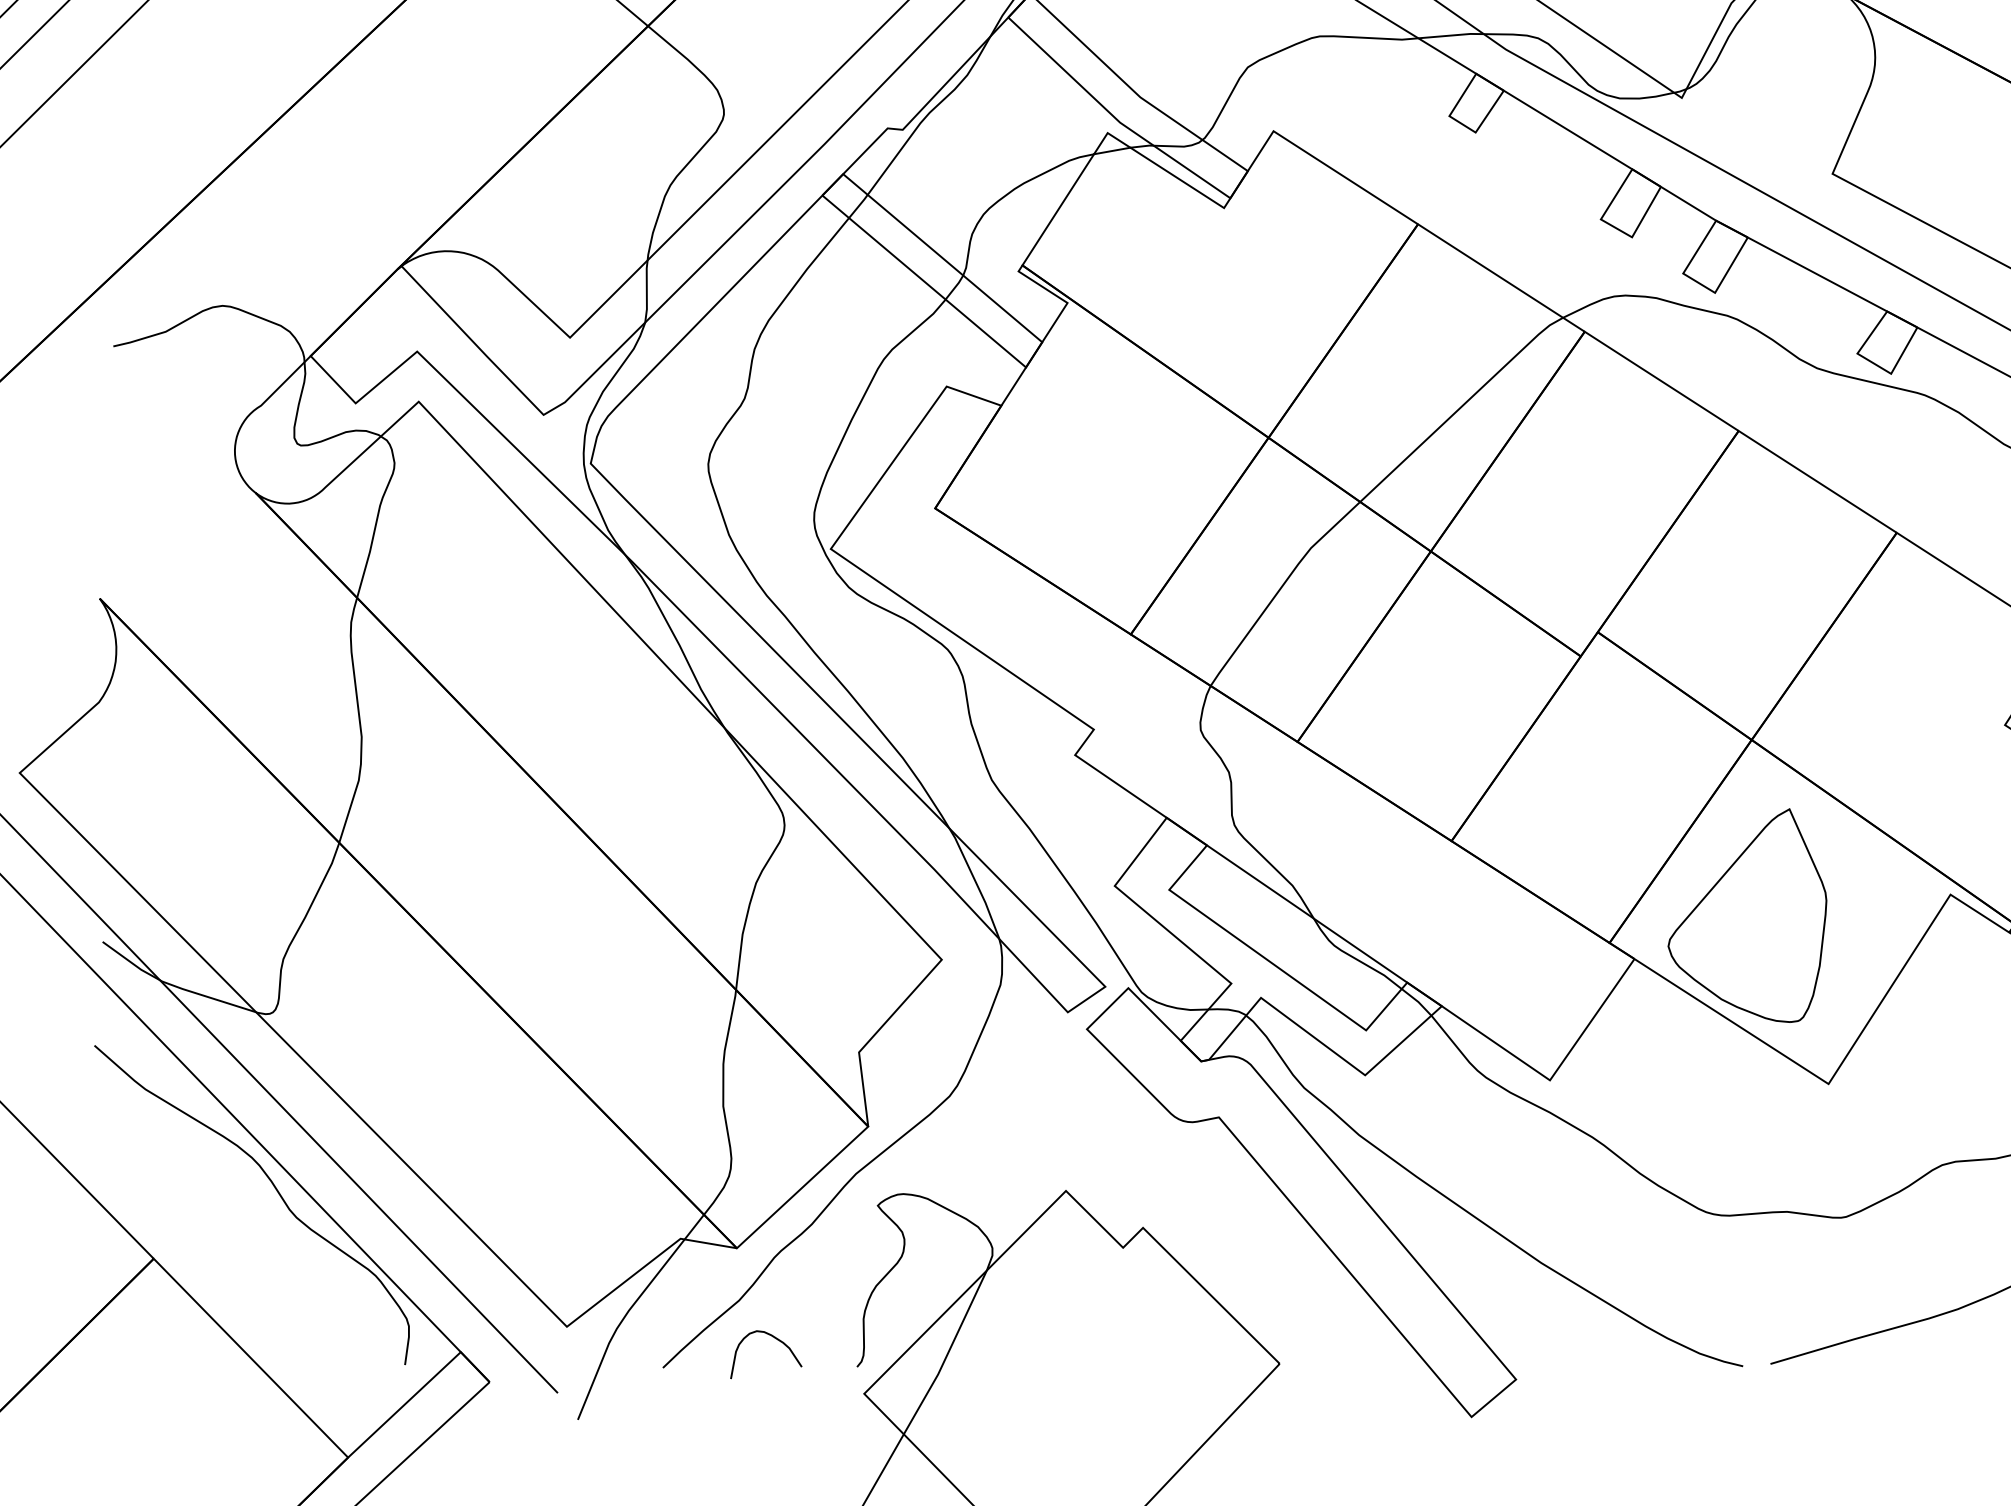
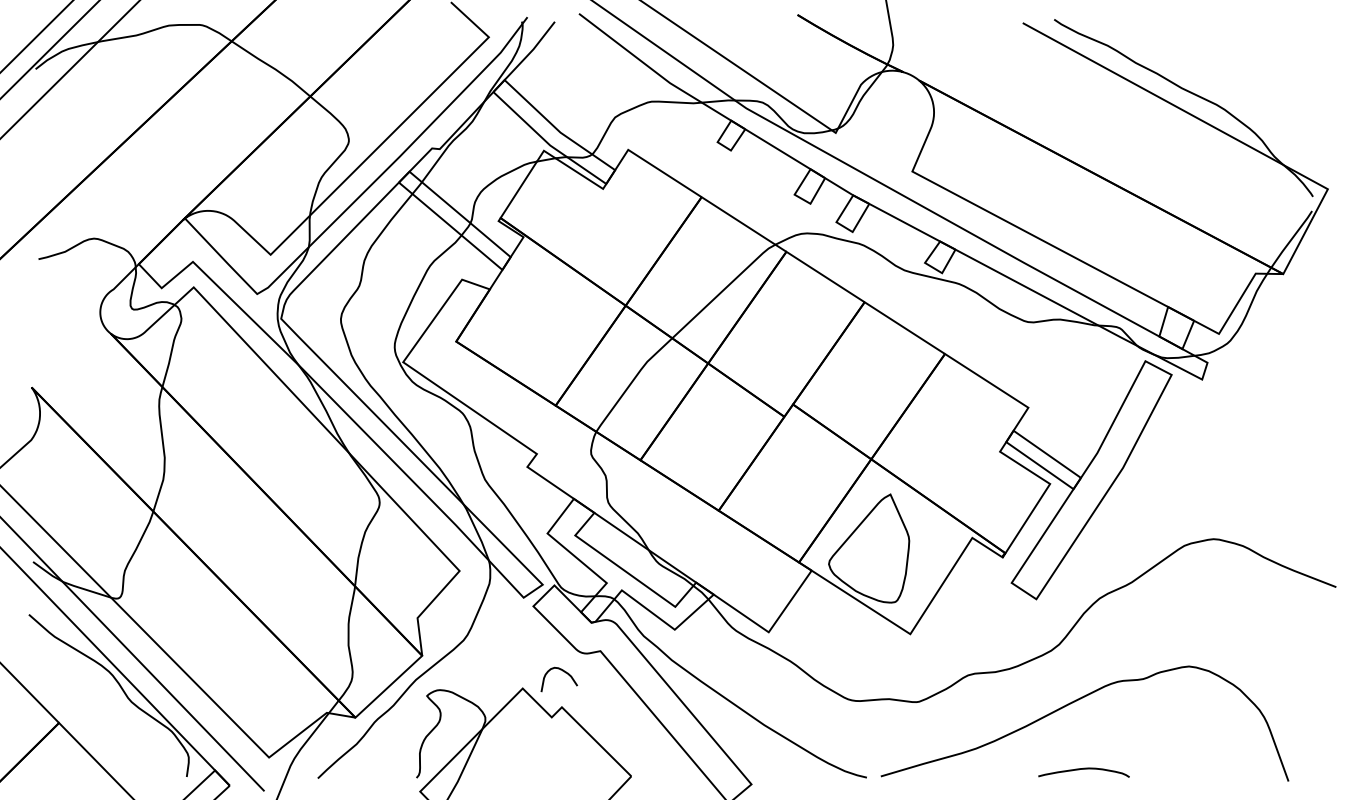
curve: (772, 1338) -> (562, 671), moved

